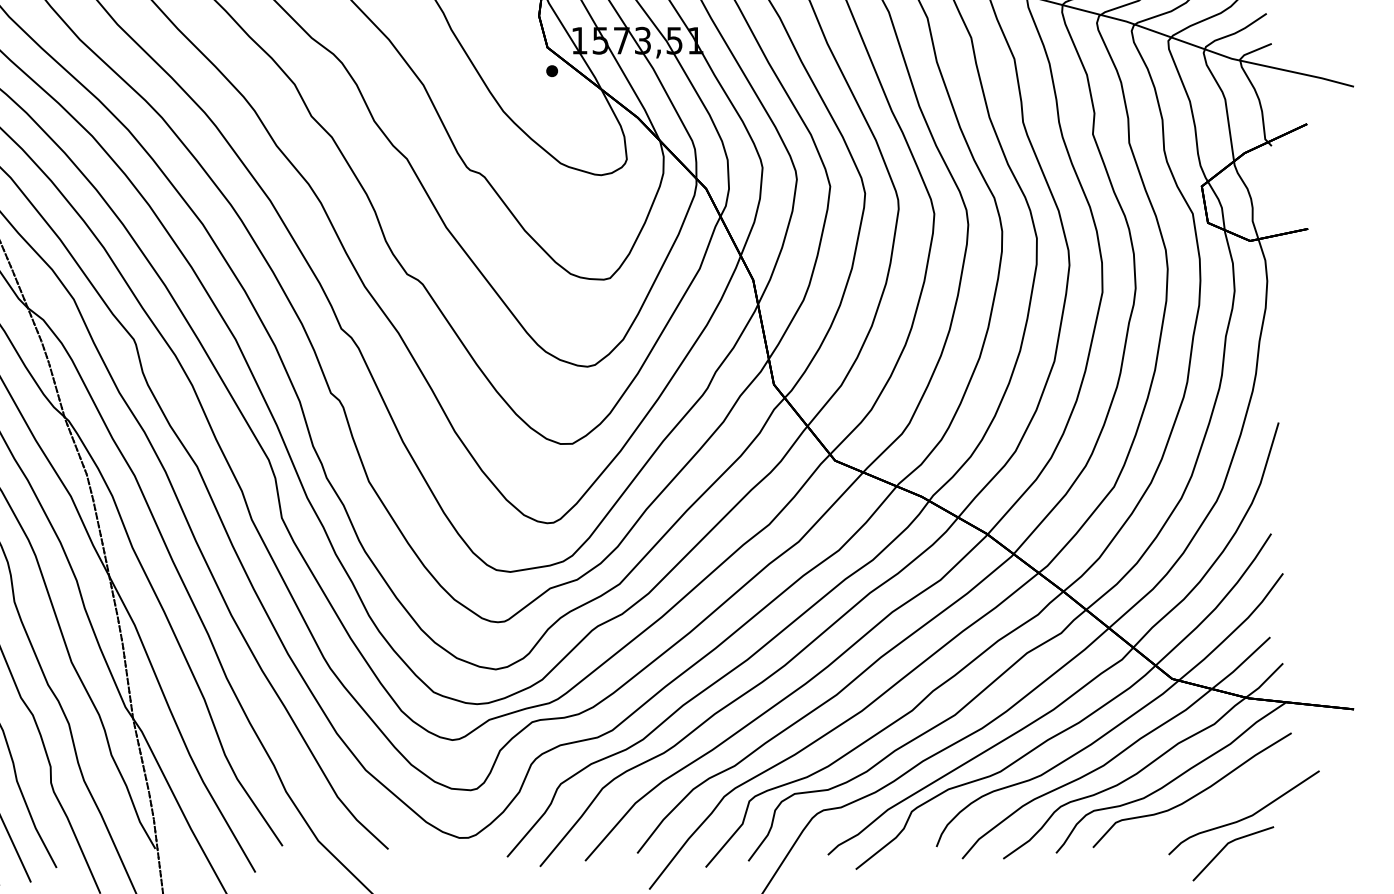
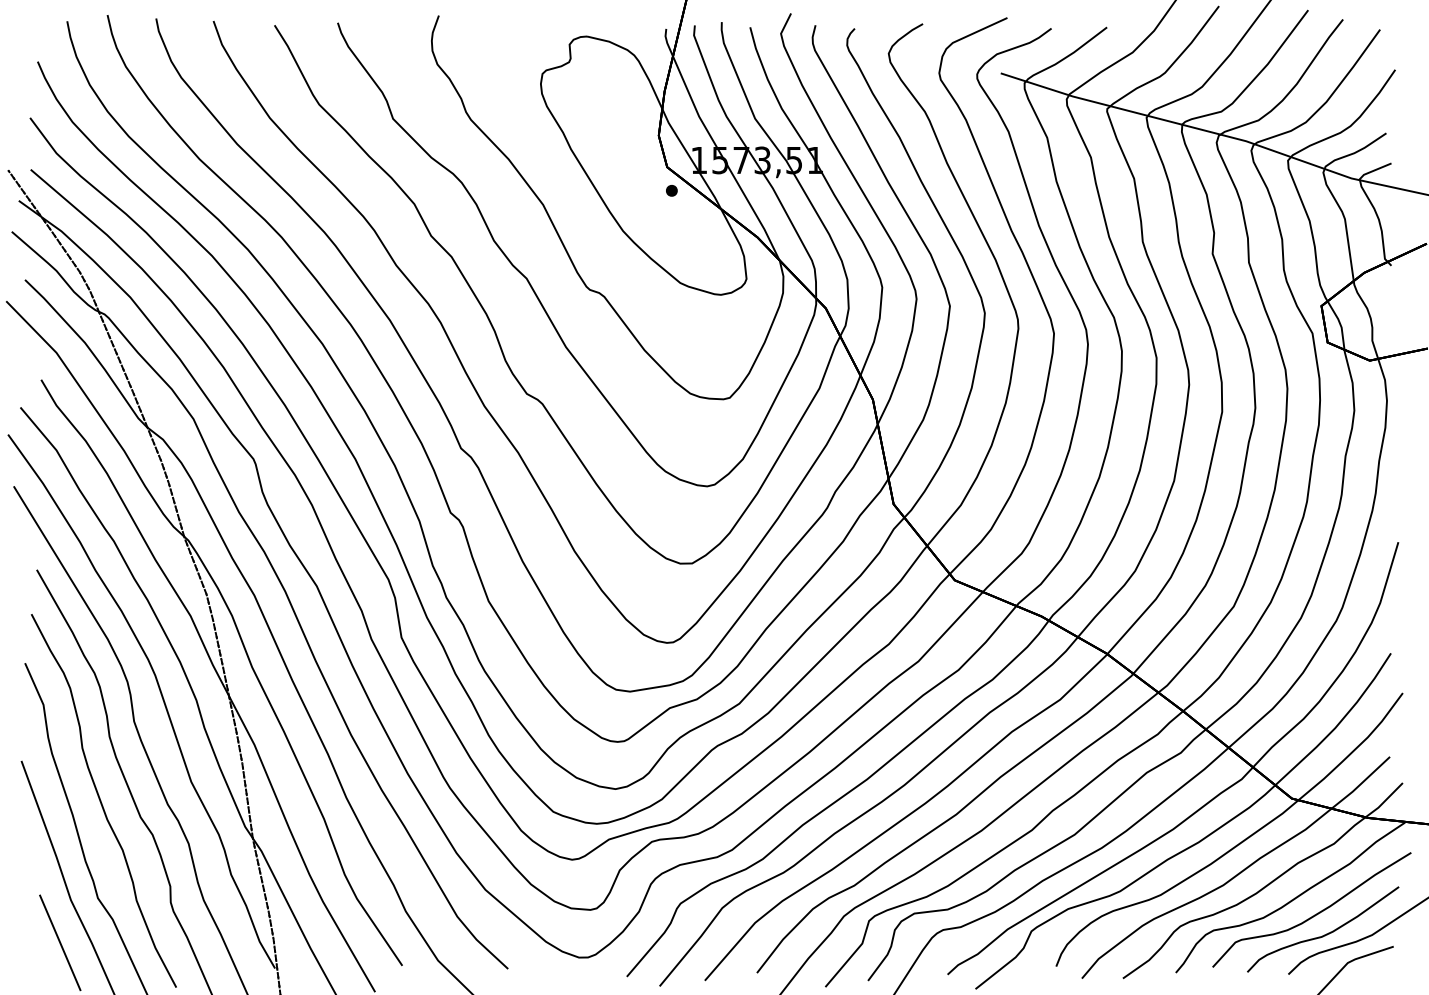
curve: (1206, 813) -> (1326, 933), added

